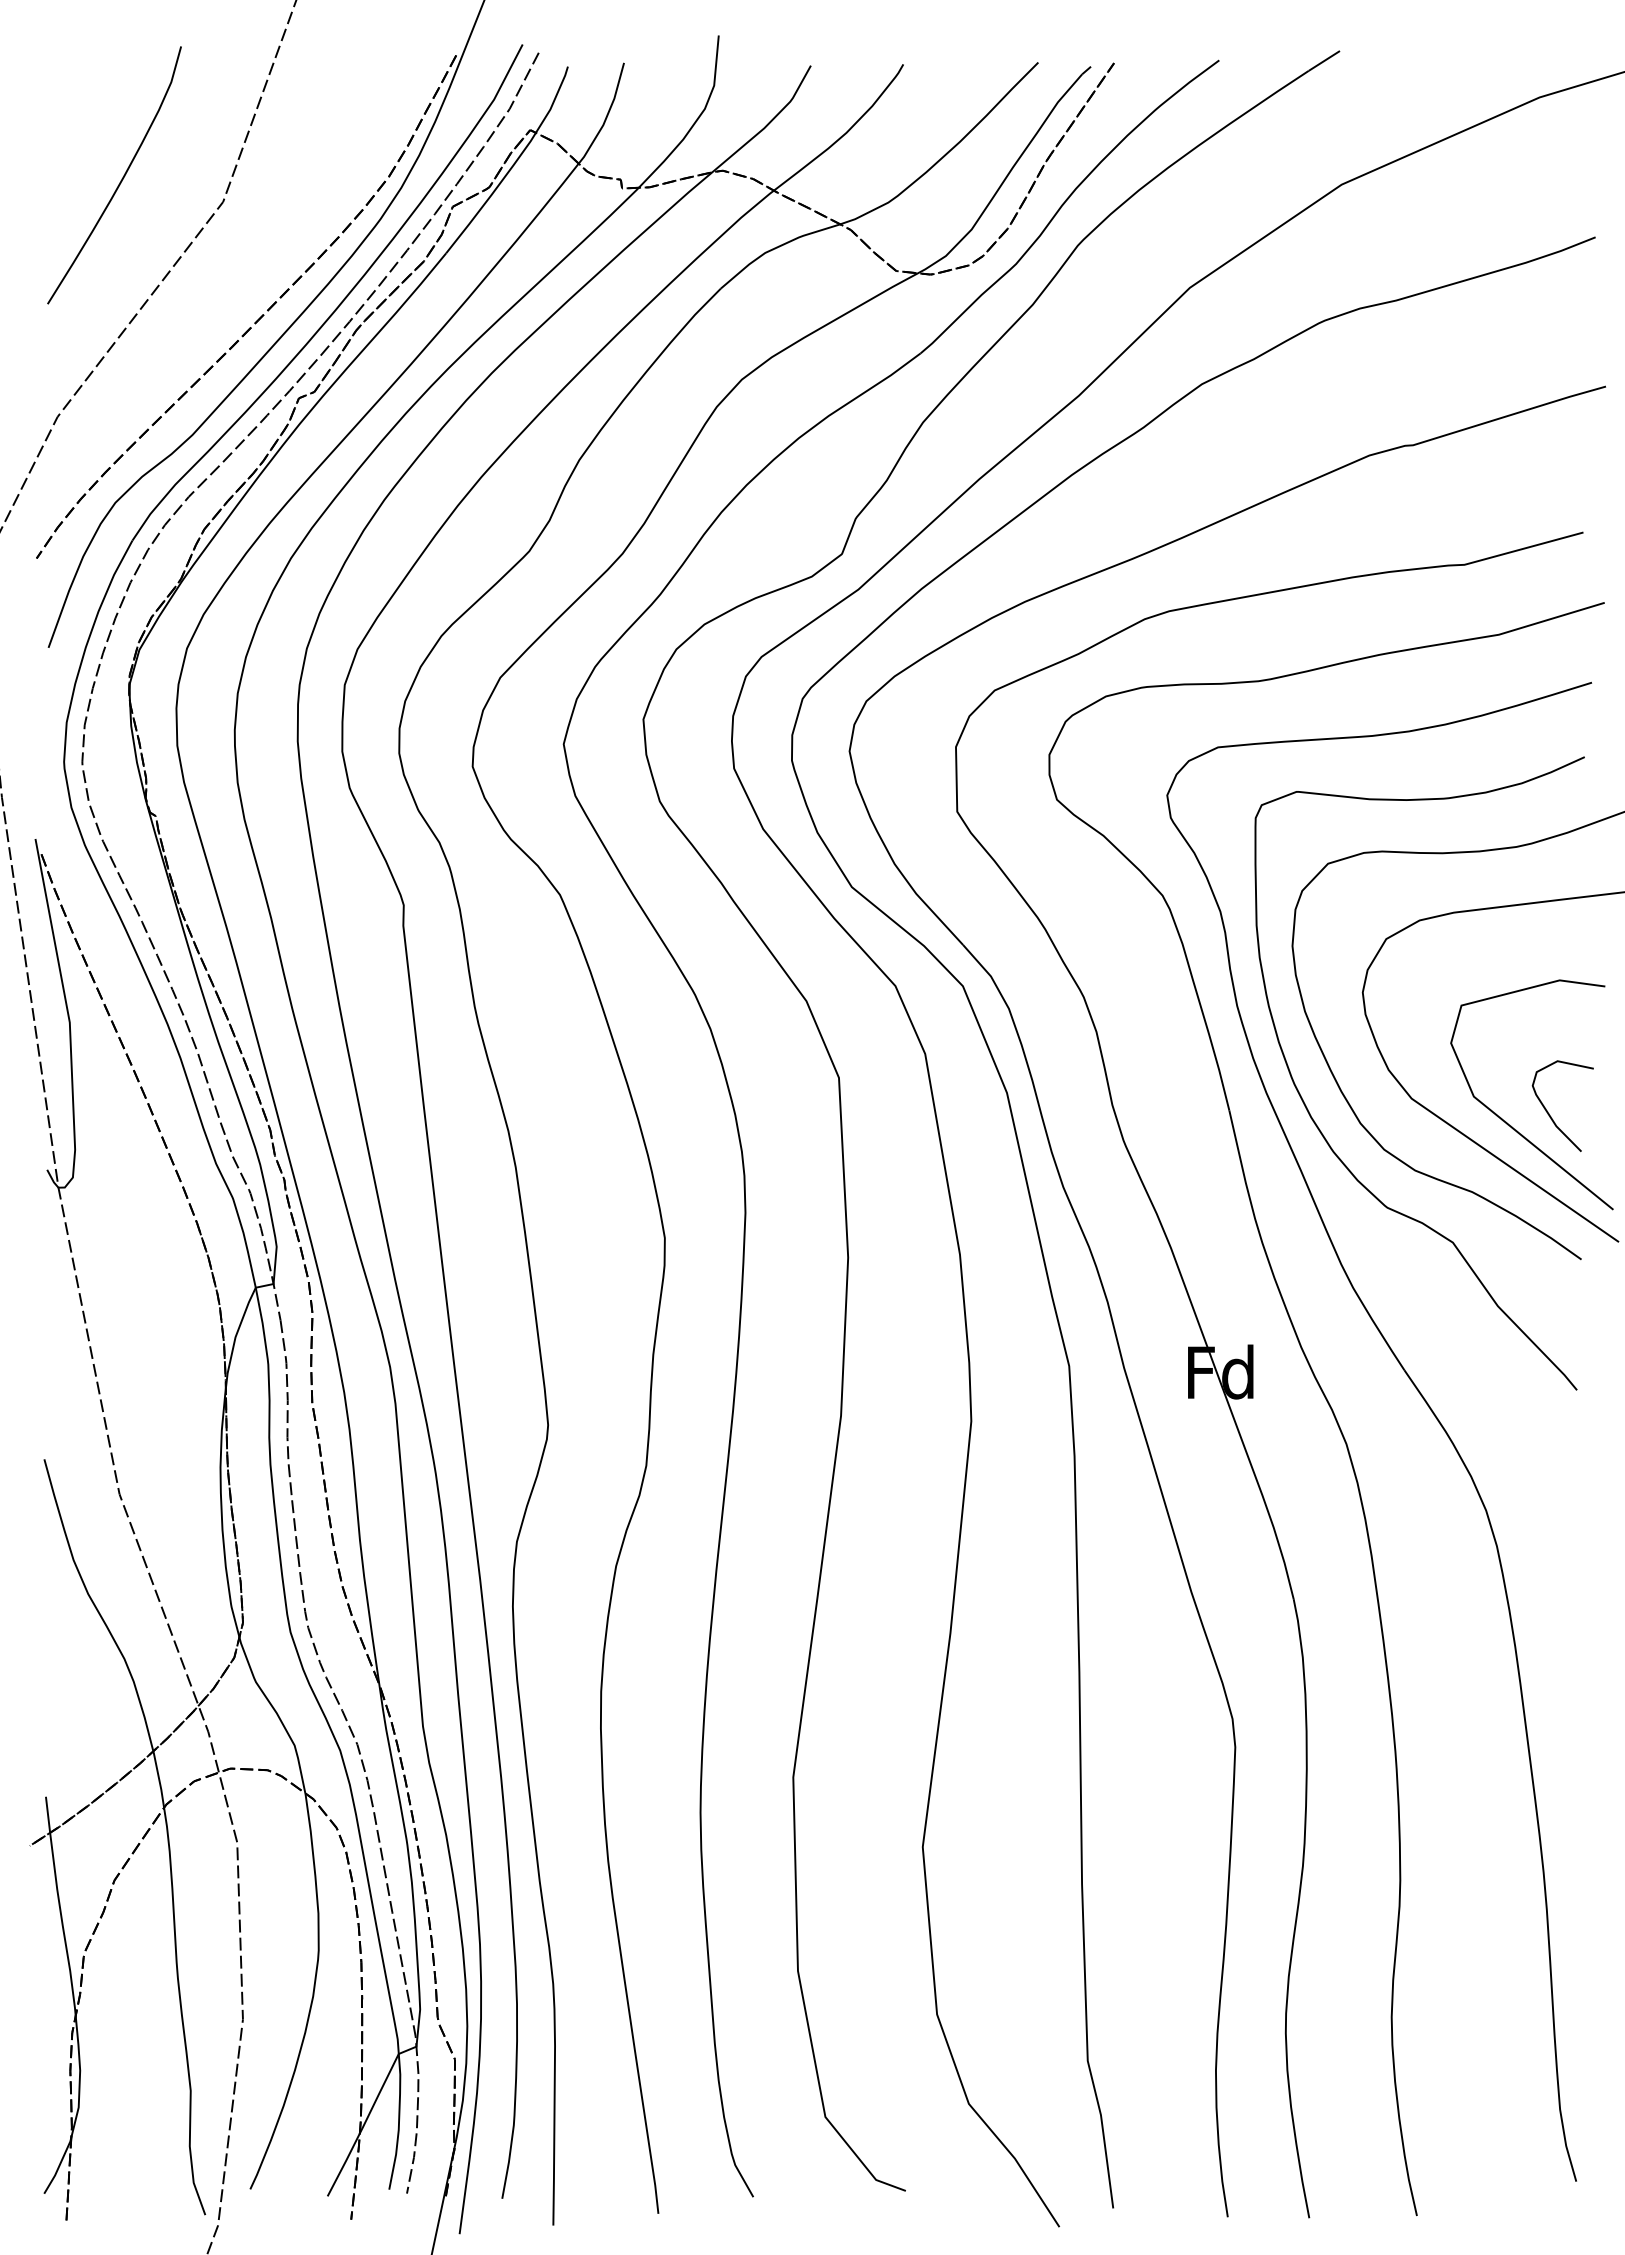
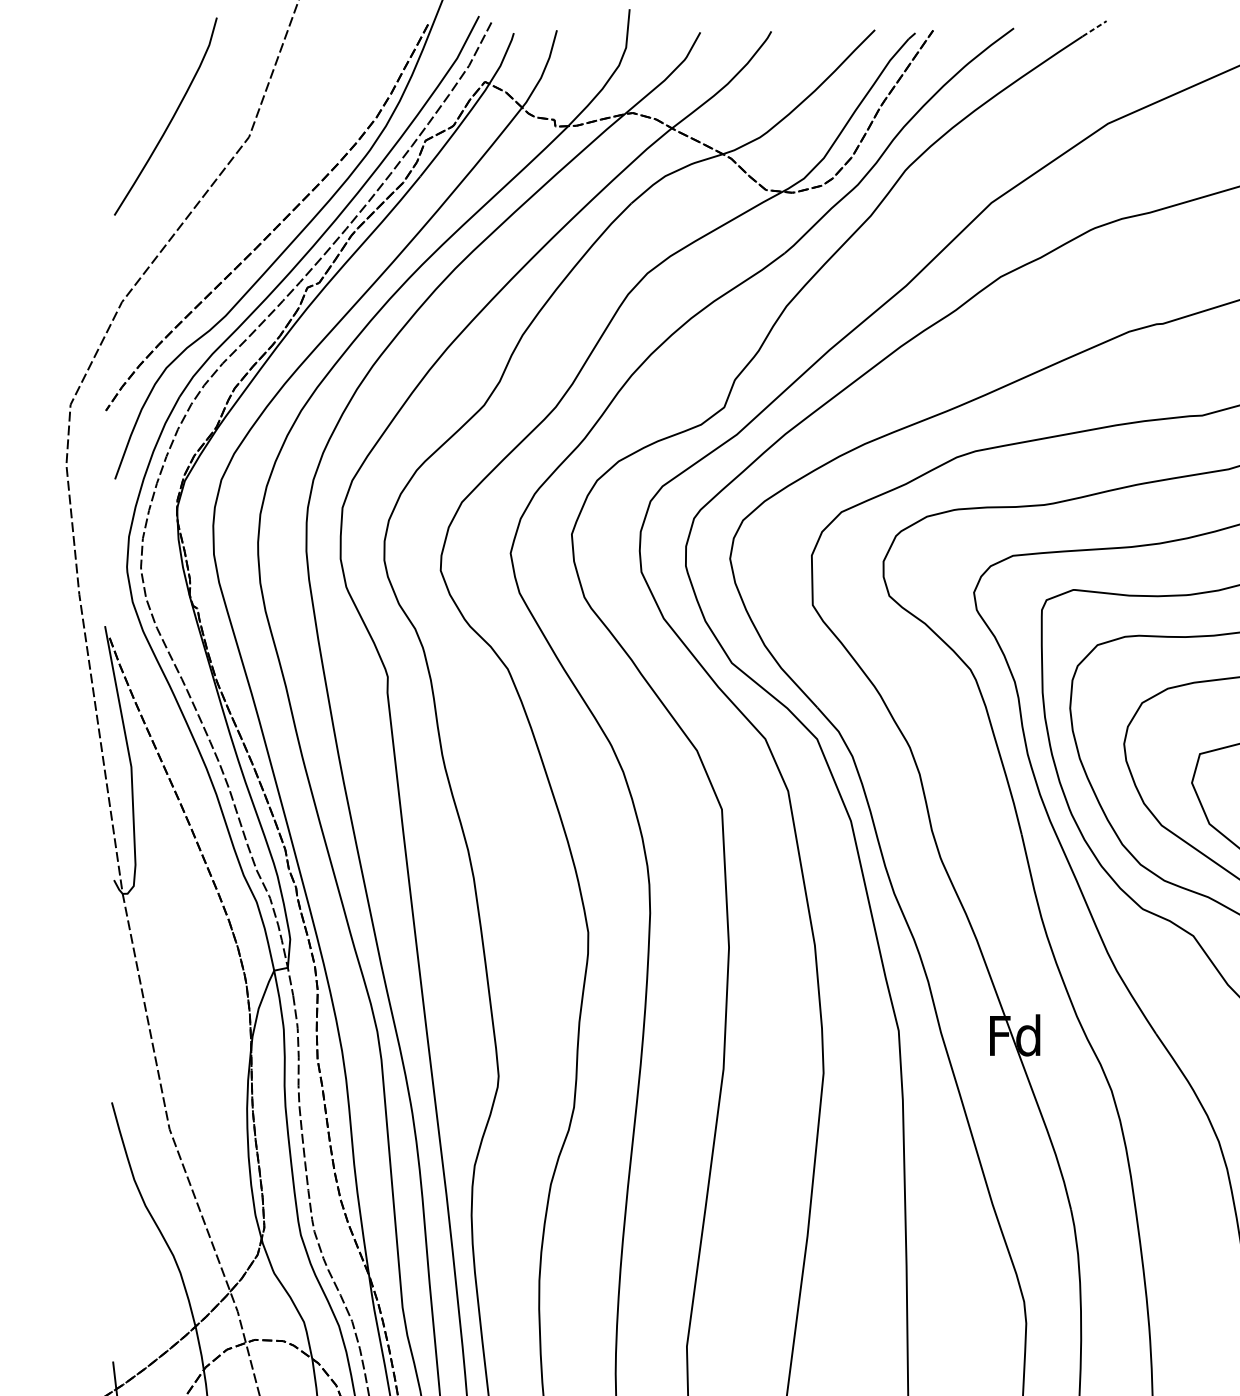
line: (1324, 60) -> (1094, 28), solid -> dashed

